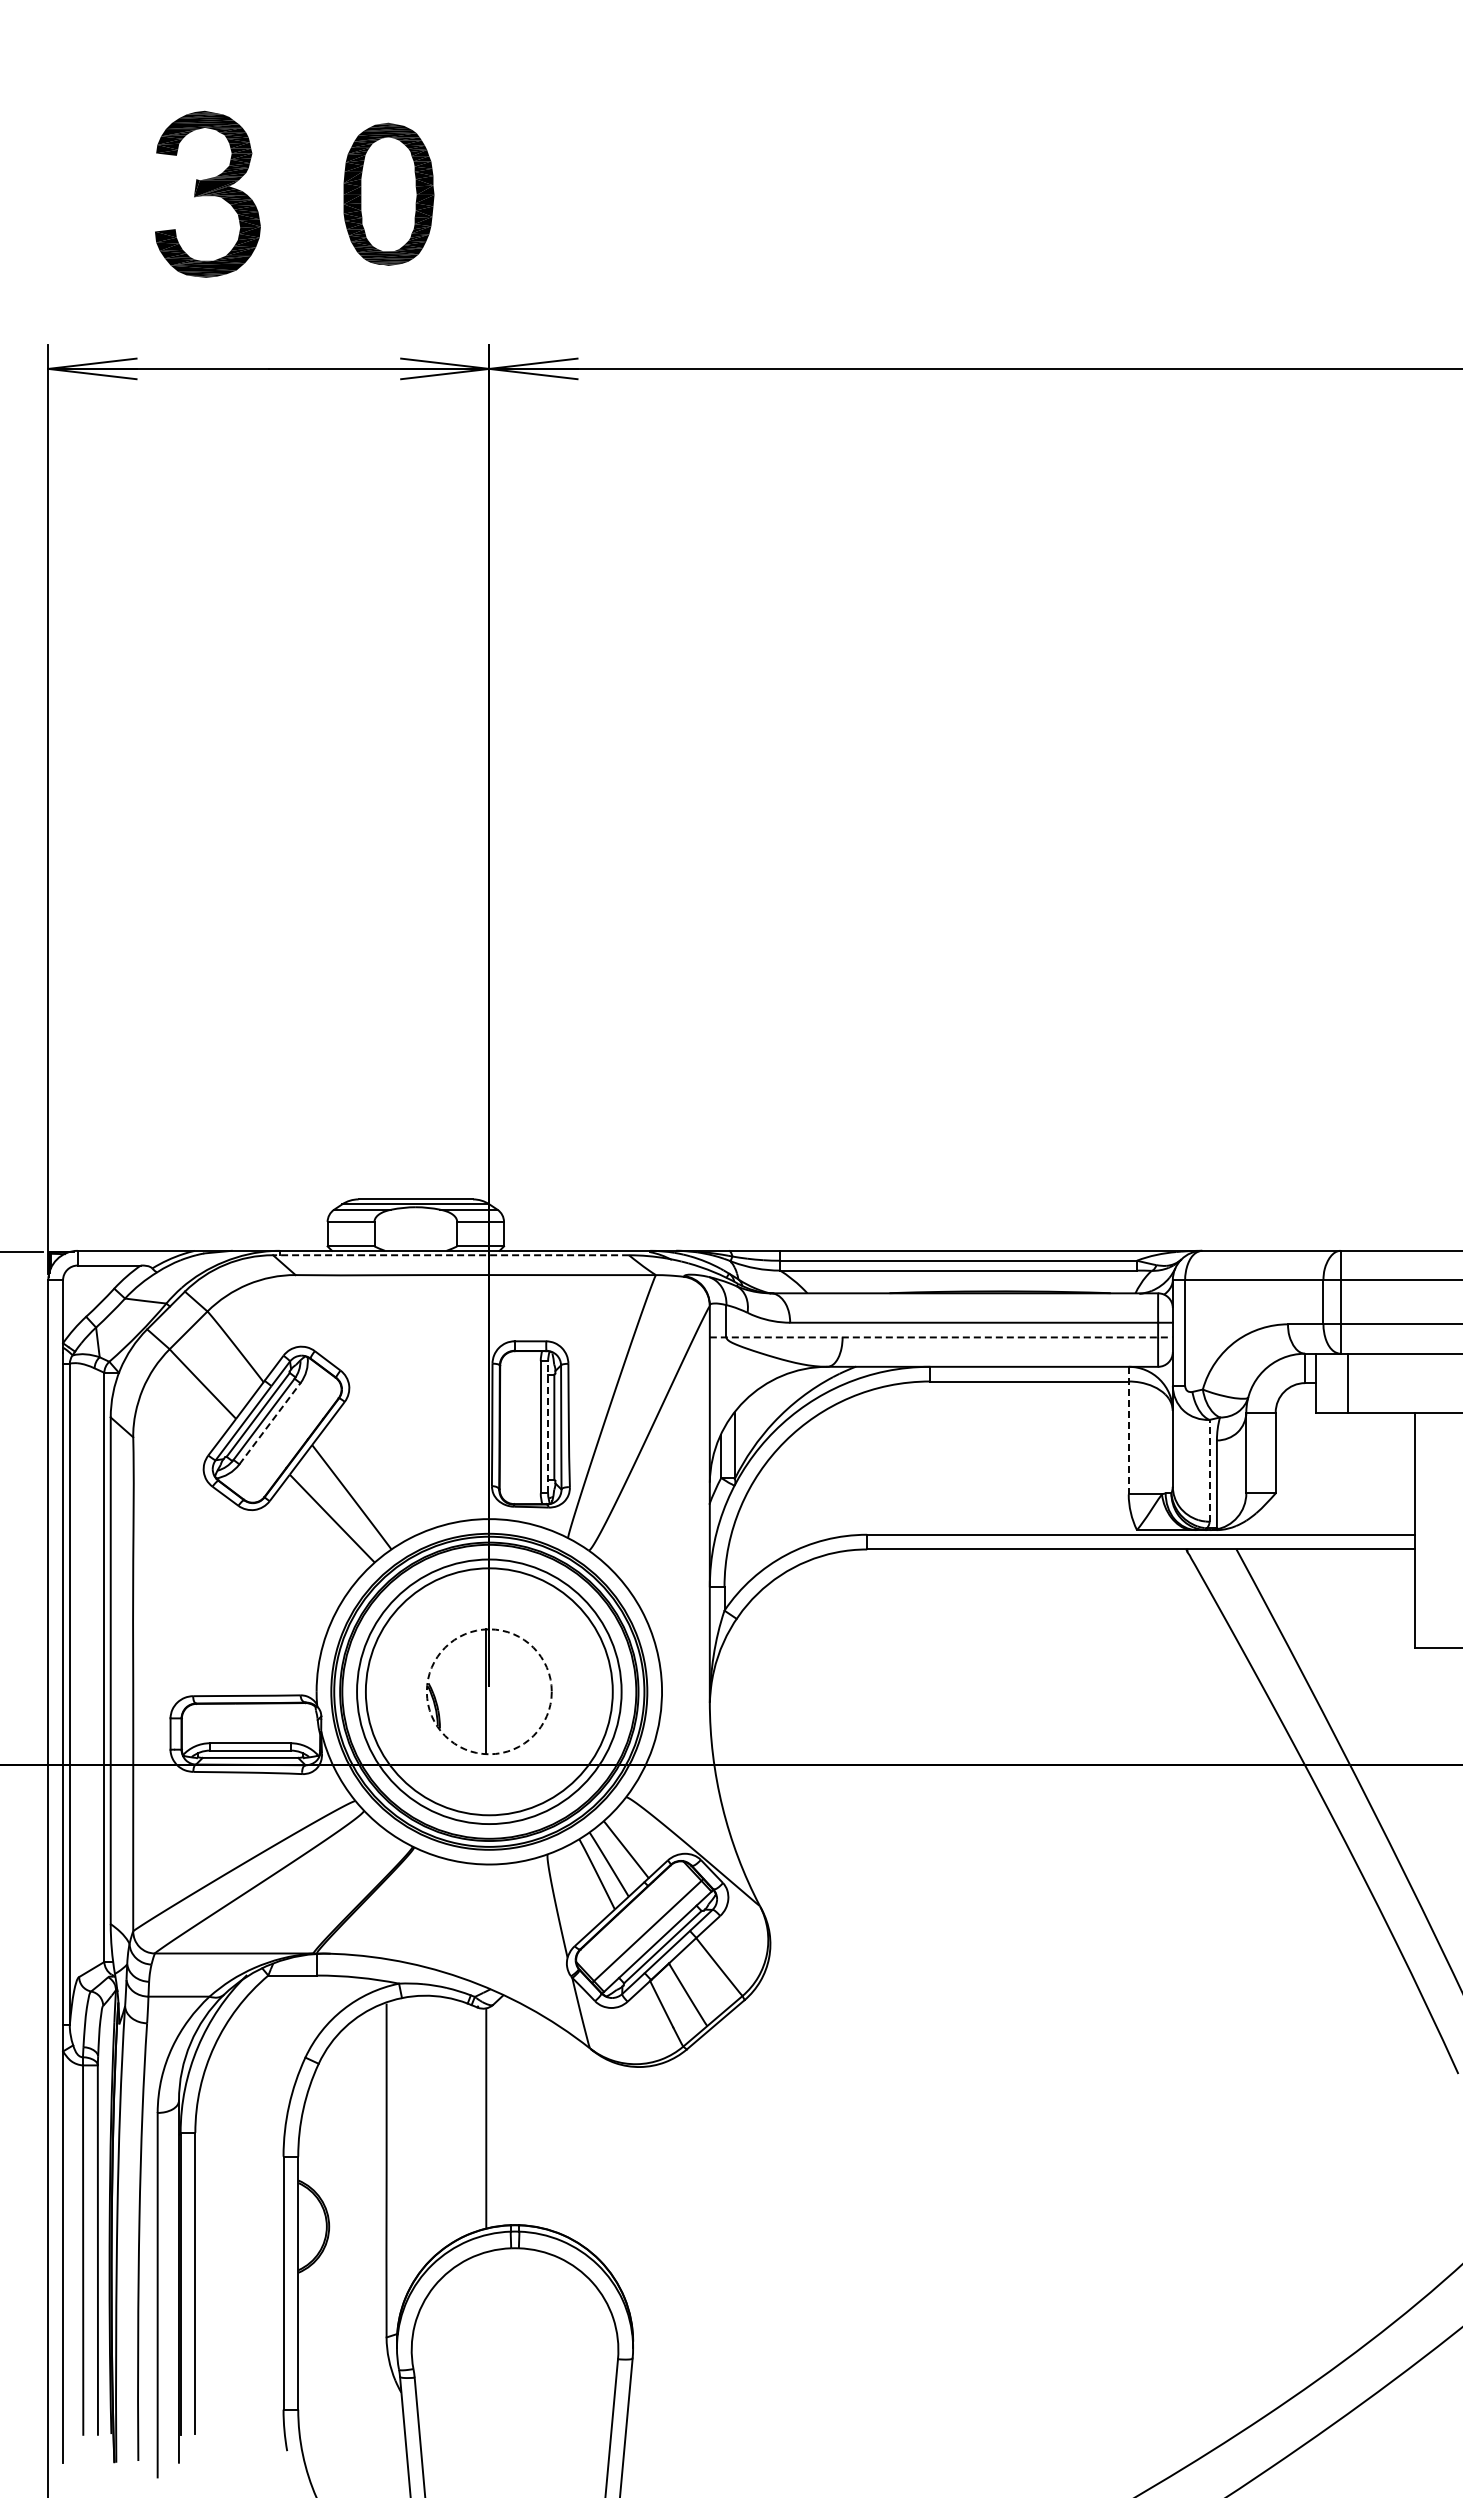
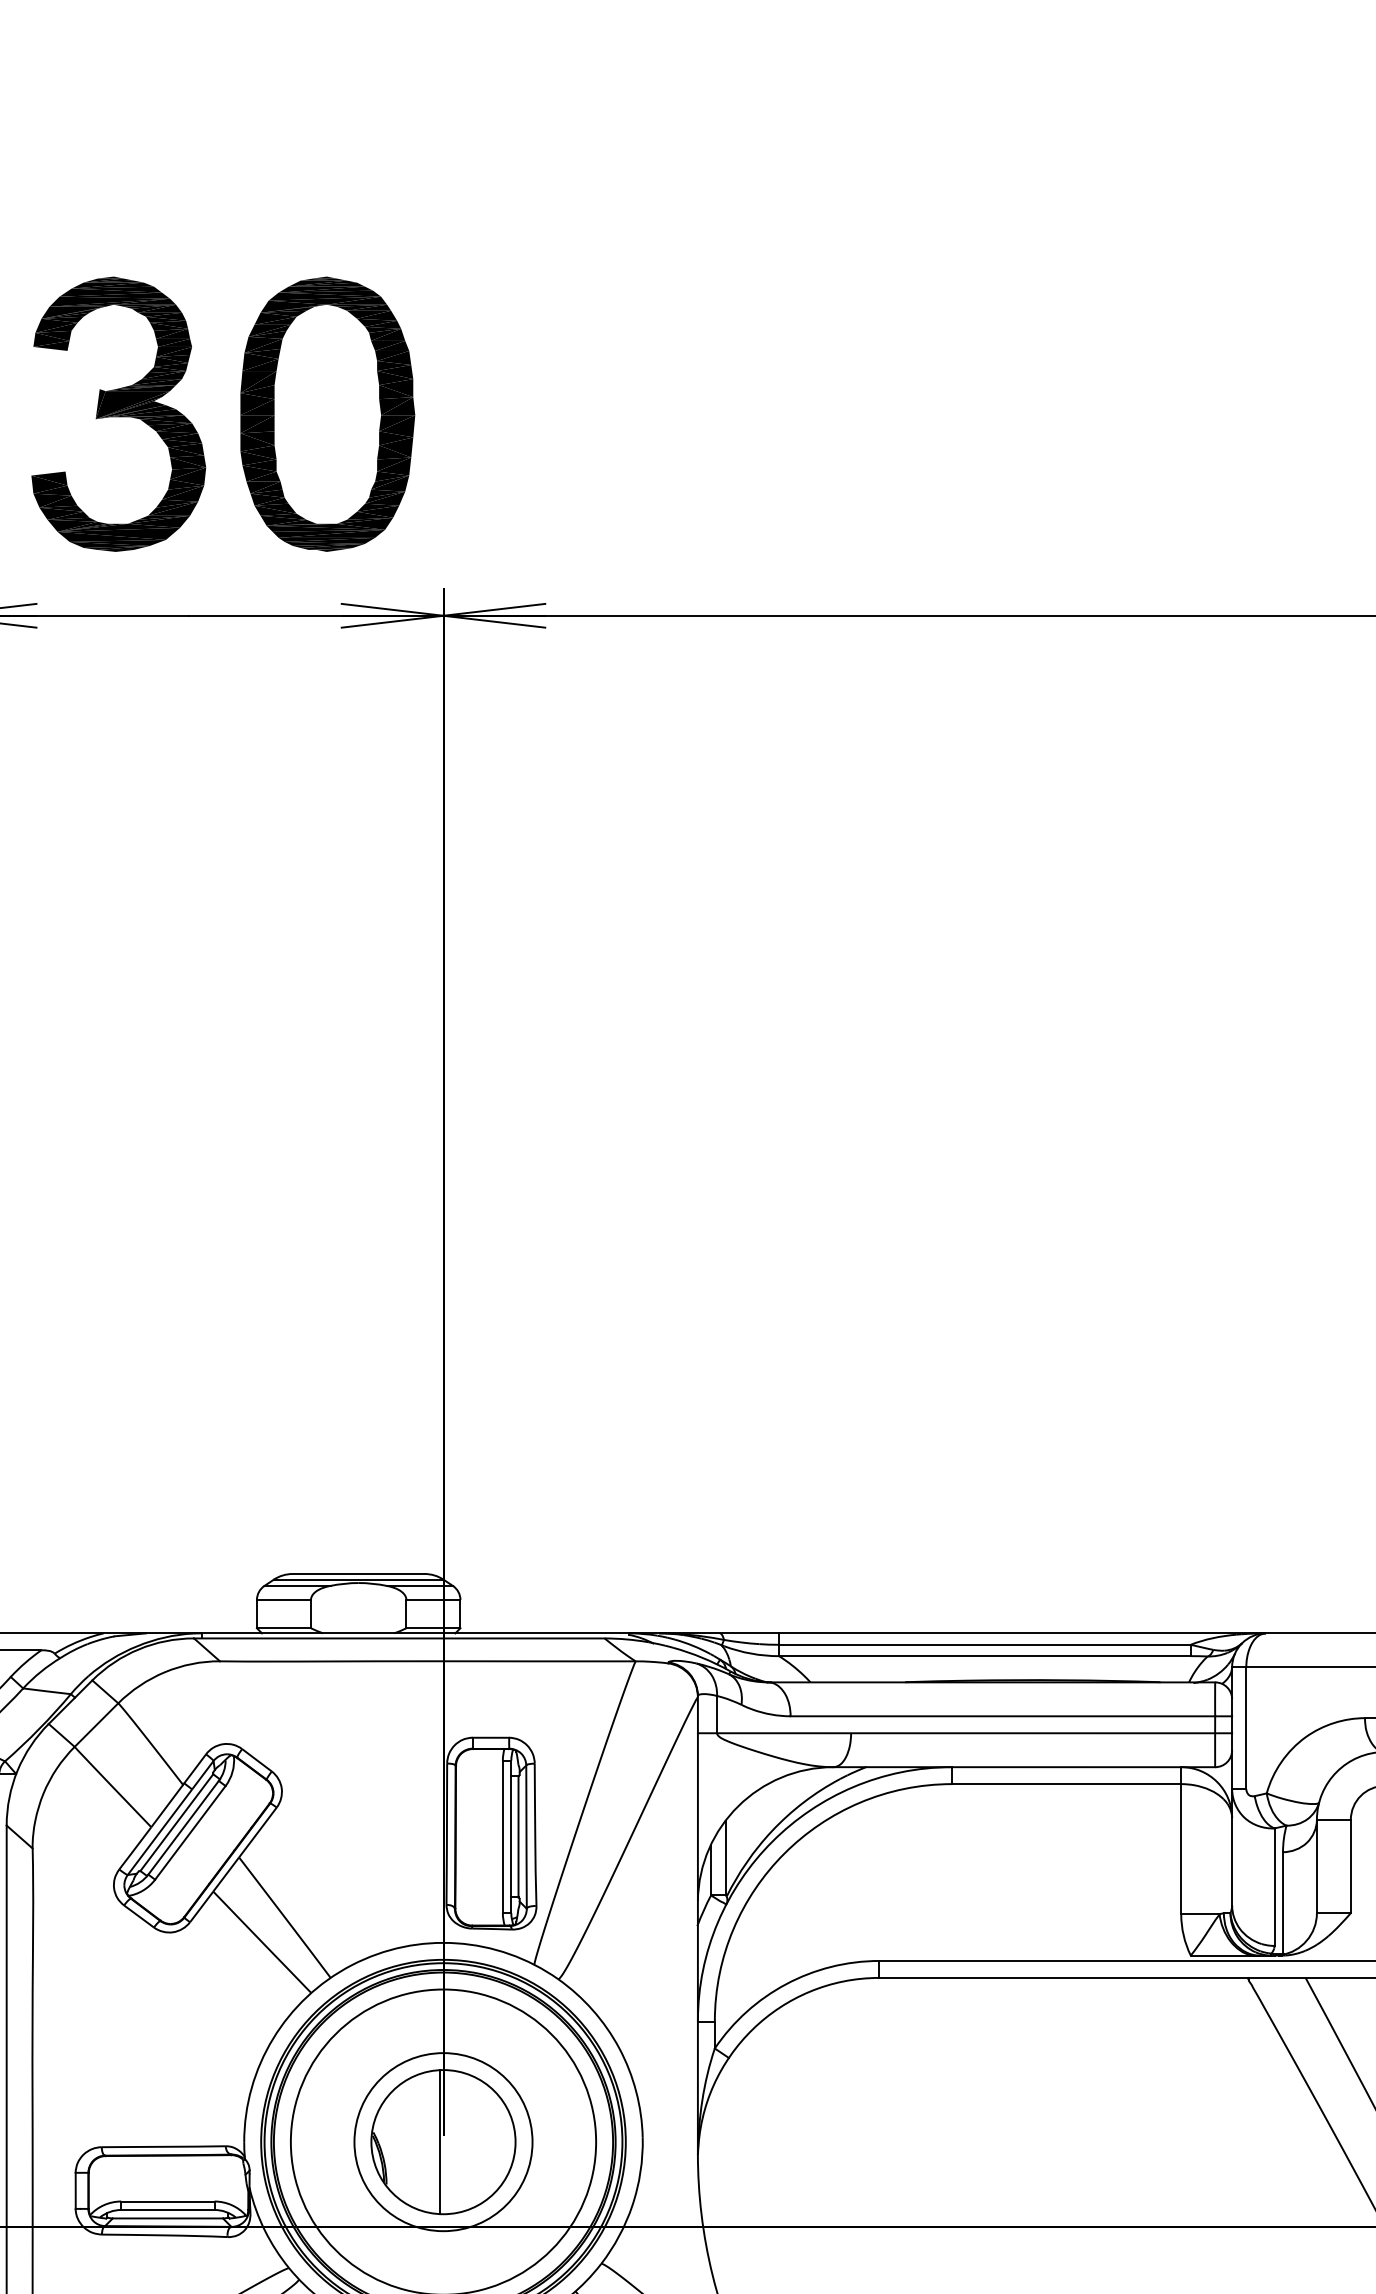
part: (207, 194) -> (118, 414), size x1.43
part: (388, 194) -> (327, 414), size x1.67
line: (451, 1255) -> (399, 1638), dashed -> solid
line: (941, 1337) -> (965, 1733), dashed -> solid
line: (269, 1423) -> (189, 1832), dashed -> solid
line: (548, 1426) -> (511, 1836), dashed -> solid
line: (1128, 1430) -> (1180, 1840), dashed -> solid
line: (1209, 1470) -> (1274, 1886), dashed -> solid
circle: (488, 1691) -> (442, 2141), dashed -> solid
circle: (489, 1691) -> (443, 2141), size x0.62

